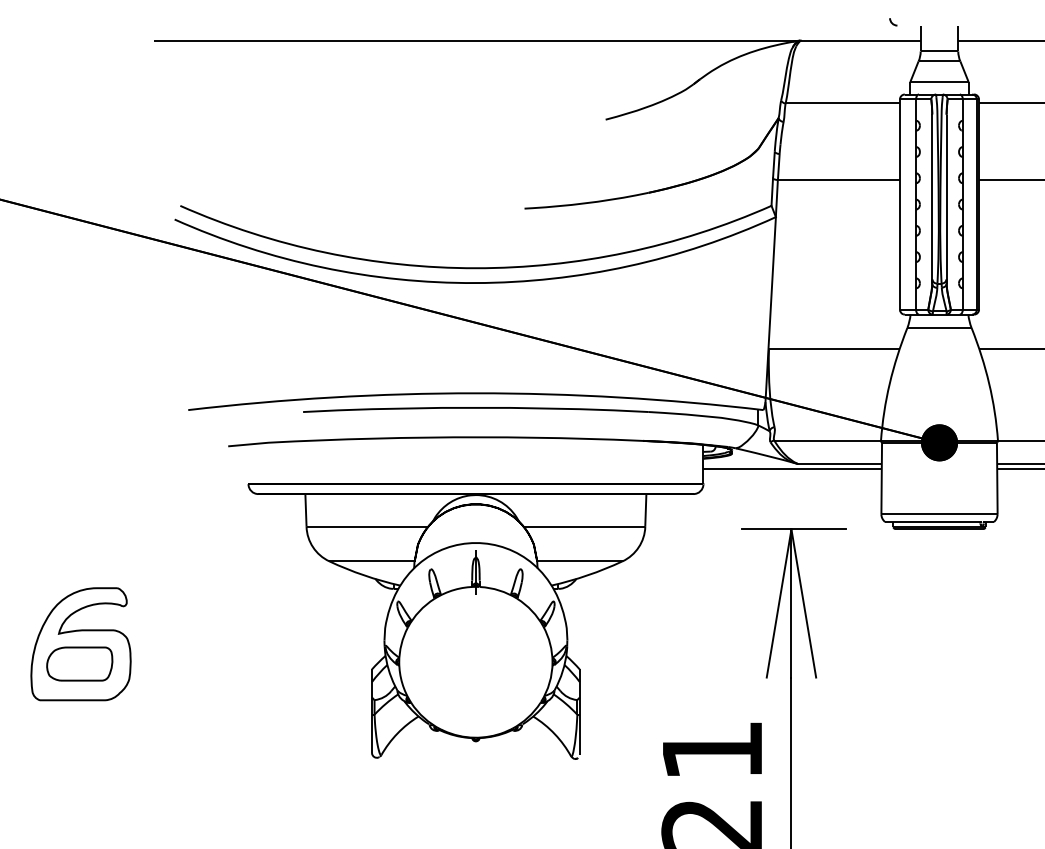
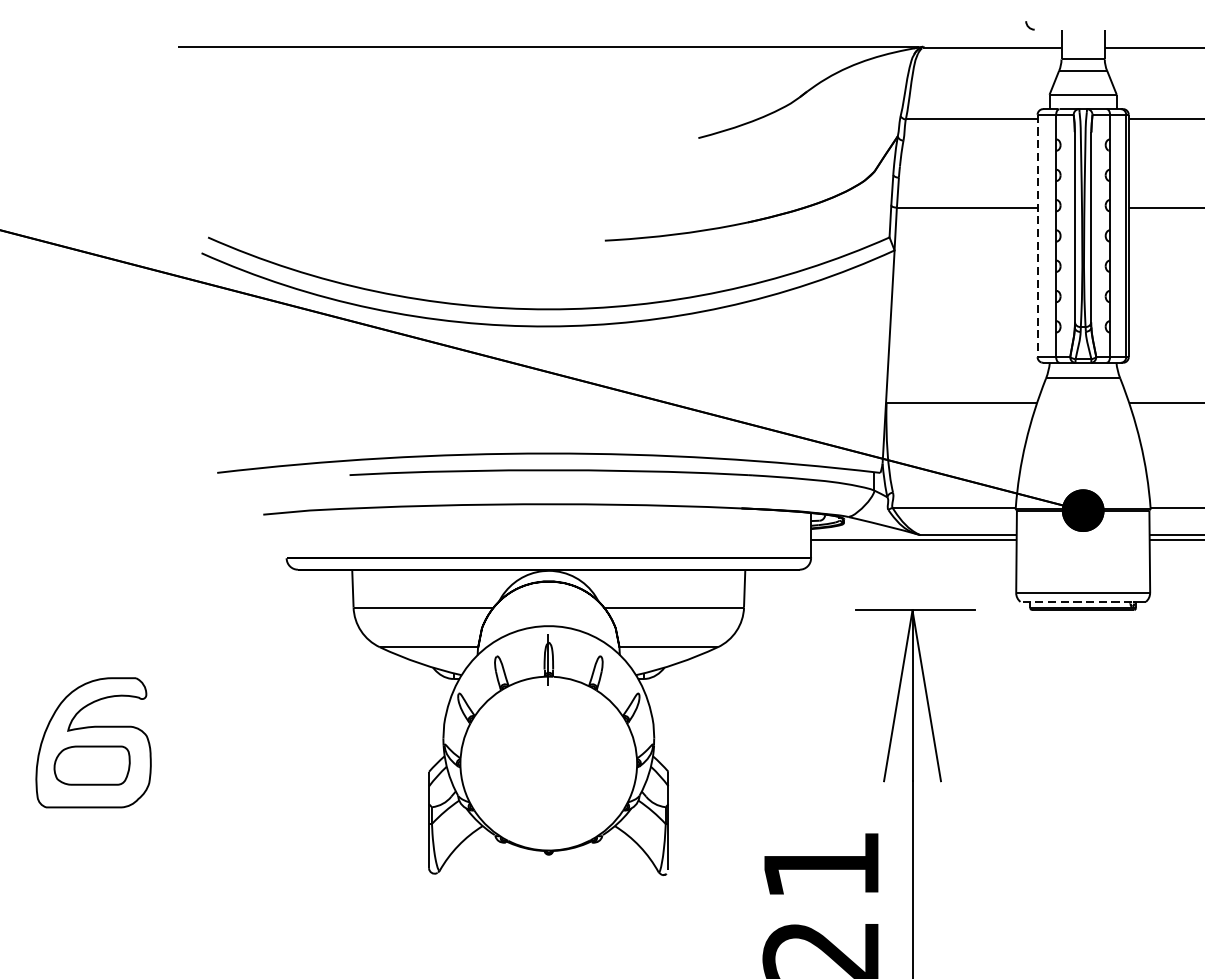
line: (899, 205) -> (1037, 237), solid -> dashed
line: (933, 522) -> (1076, 602), solid -> dashed

